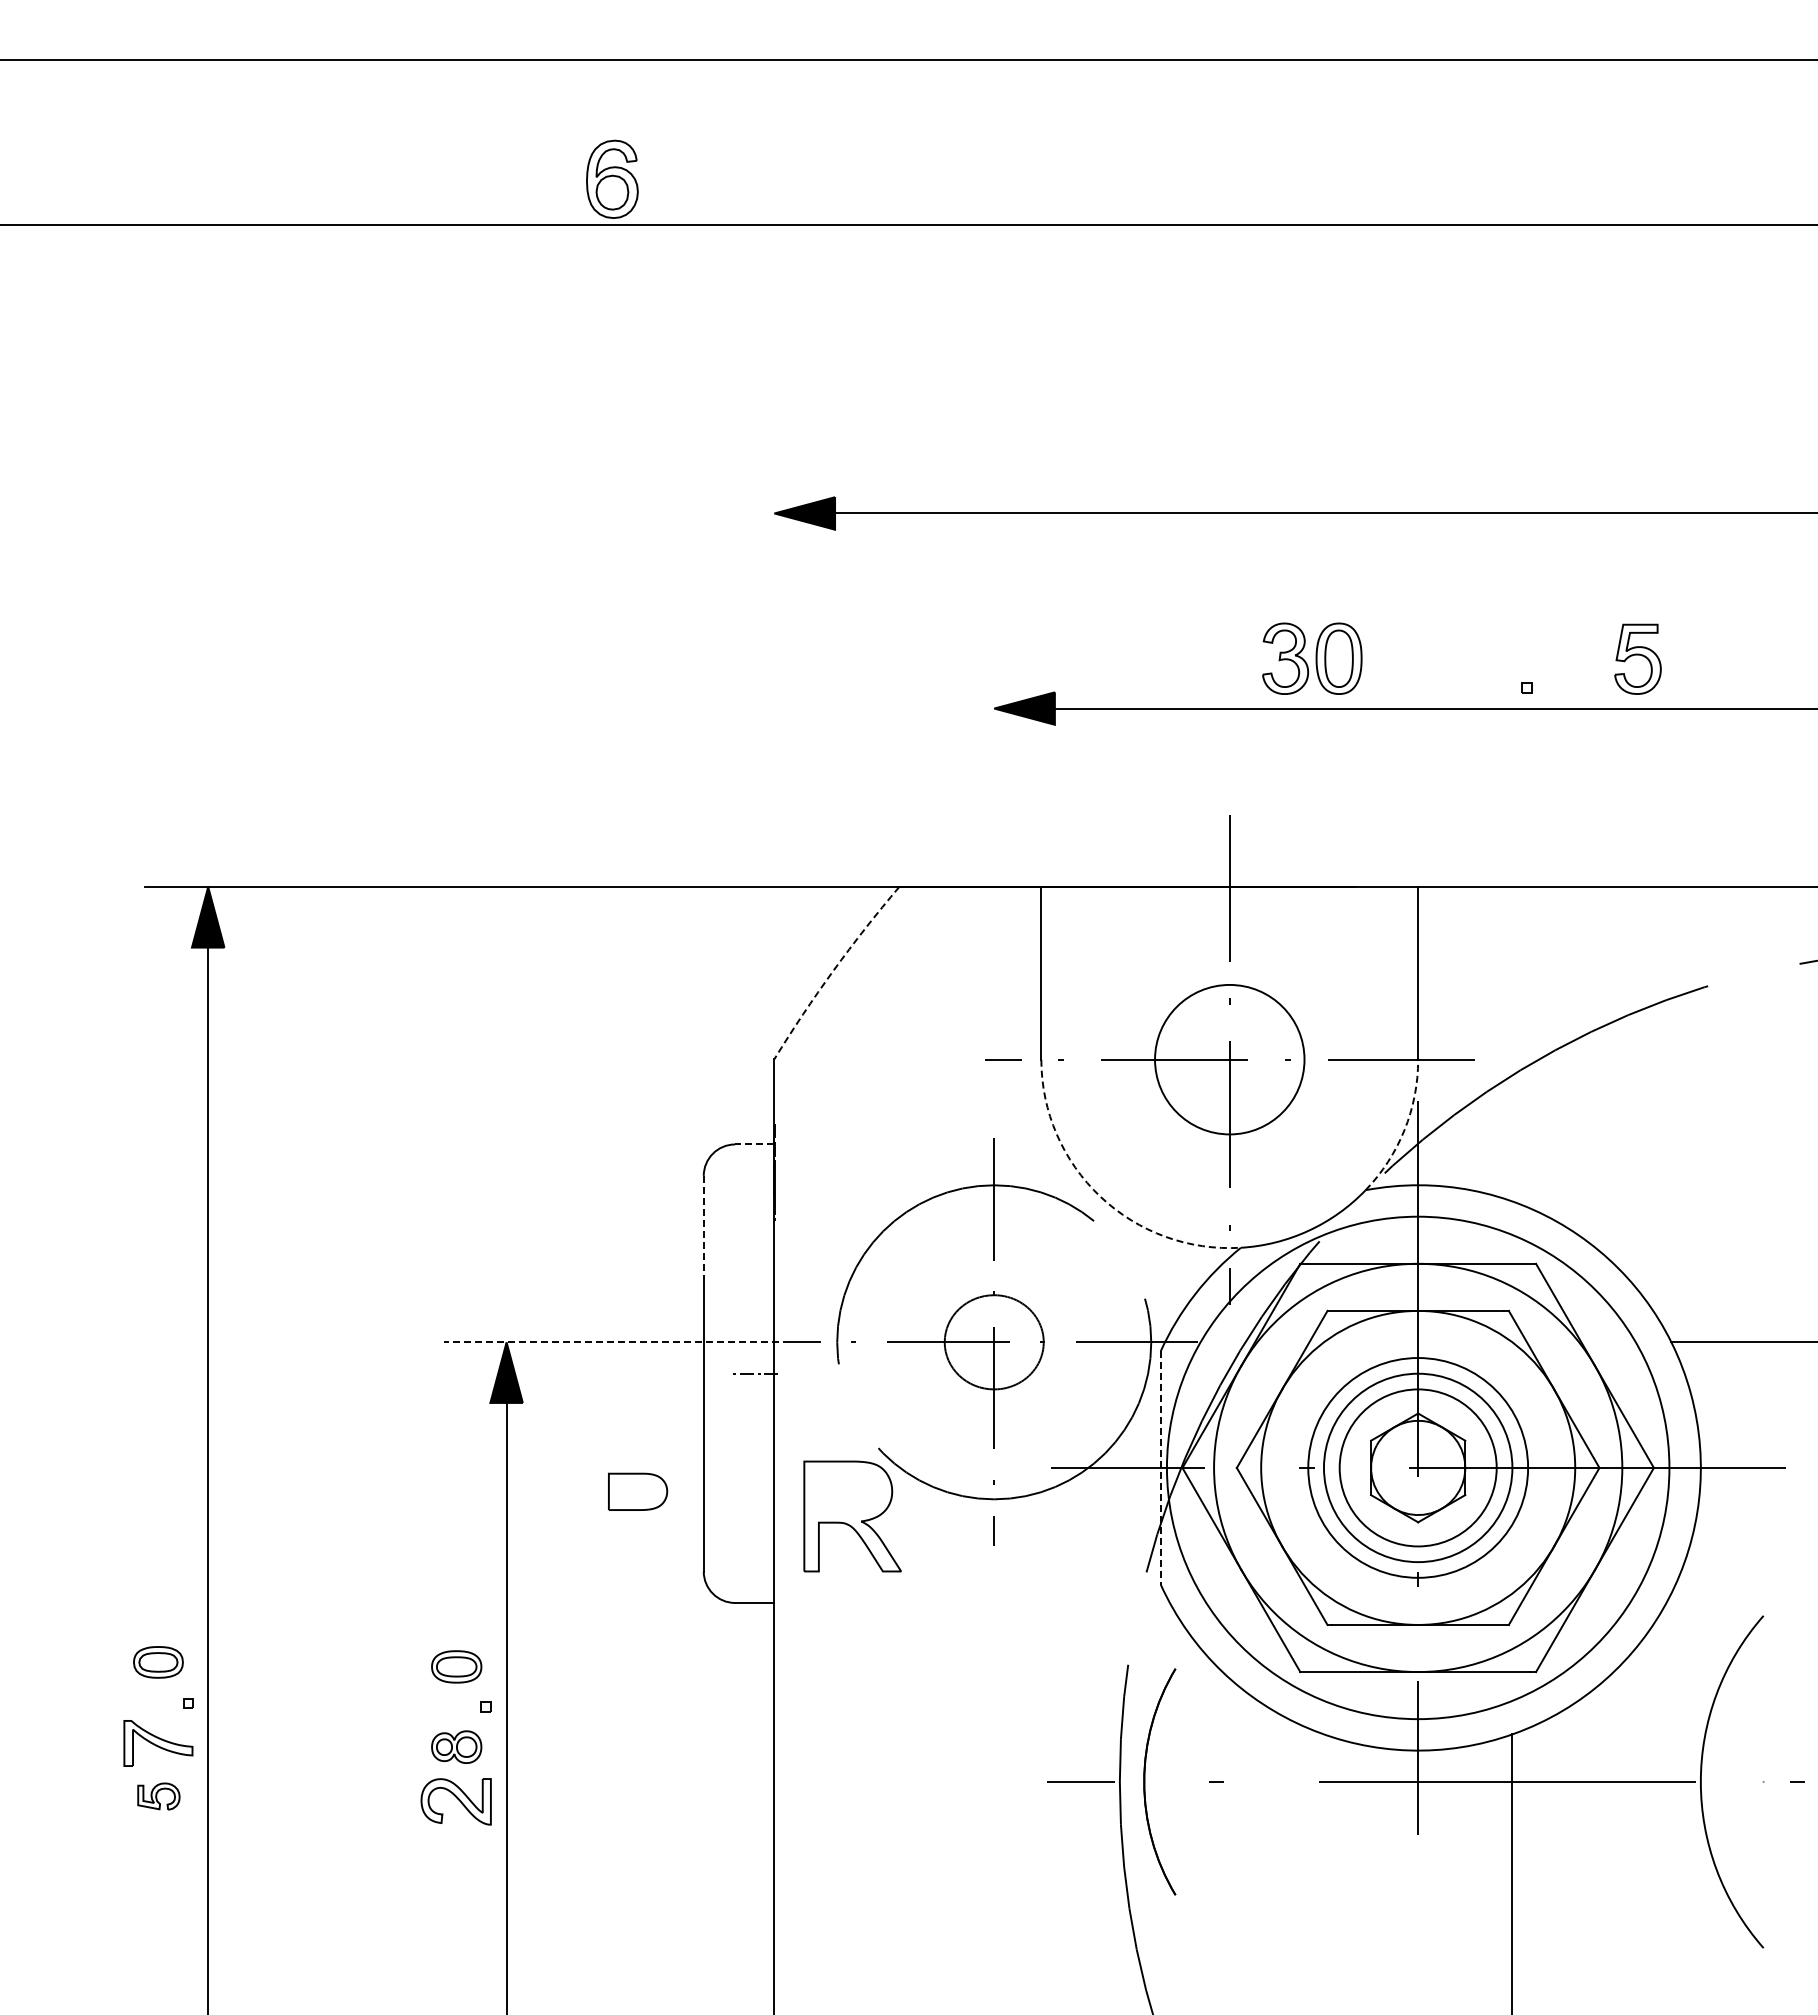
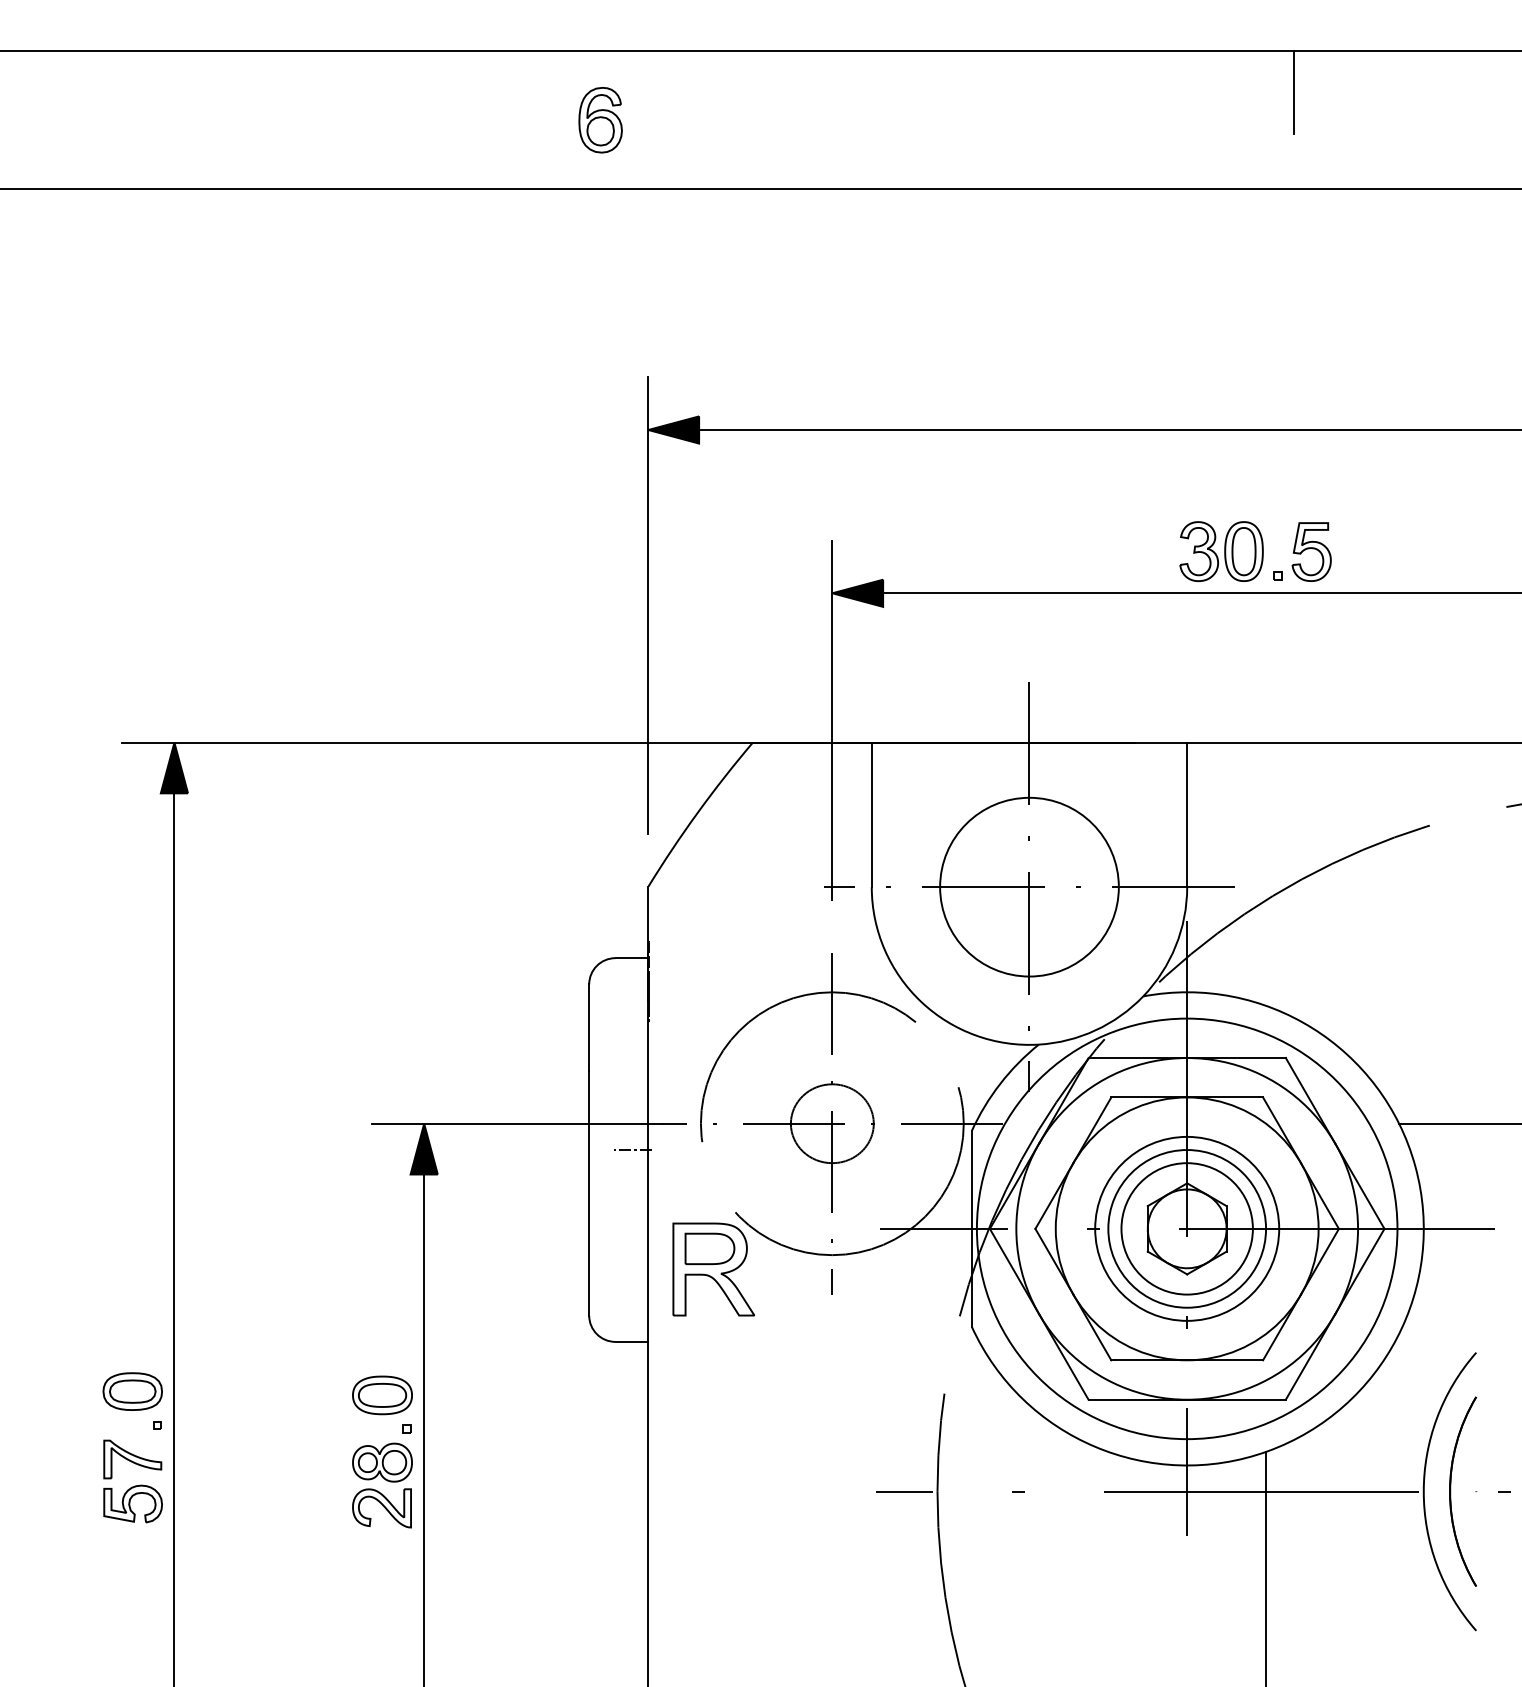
line: (1545, 109) -> (1293, 91), added
part: (612, 178) -> (600, 119), moved
part: (1312, 658) -> (1221, 551), moved
part: (1637, 658) -> (1311, 551), moved
line: (774, 723) -> (648, 605), added
line: (994, 860) -> (832, 720), added
arc: (833, 970) -> (697, 812), dashed -> solid
circle: (1229, 1059) -> (1029, 887), size x1.43
arc: (1404, 1130) -> (1175, 946), dashed -> solid
line: (754, 1144) -> (631, 958), dashed -> solid
arc: (1100, 1196) -> (921, 1001), dashed -> solid
line: (703, 1227) -> (588, 1027), dashed -> solid
line: (616, 1342) -> (516, 1123), dashed -> solid
line: (1160, 1467) -> (971, 1228), dashed -> solid
part: (638, 1491) -> (710, 1248), moved
part: (158, 1662) -> (132, 1391), size x1.43
part: (456, 1666) -> (382, 1395), size x1.43
part: (456, 1746) -> (382, 1462), size x1.43
part: (1145, 1781) -> (1451, 1491), moved
part: (158, 1796) -> (132, 1503), size x1.67

